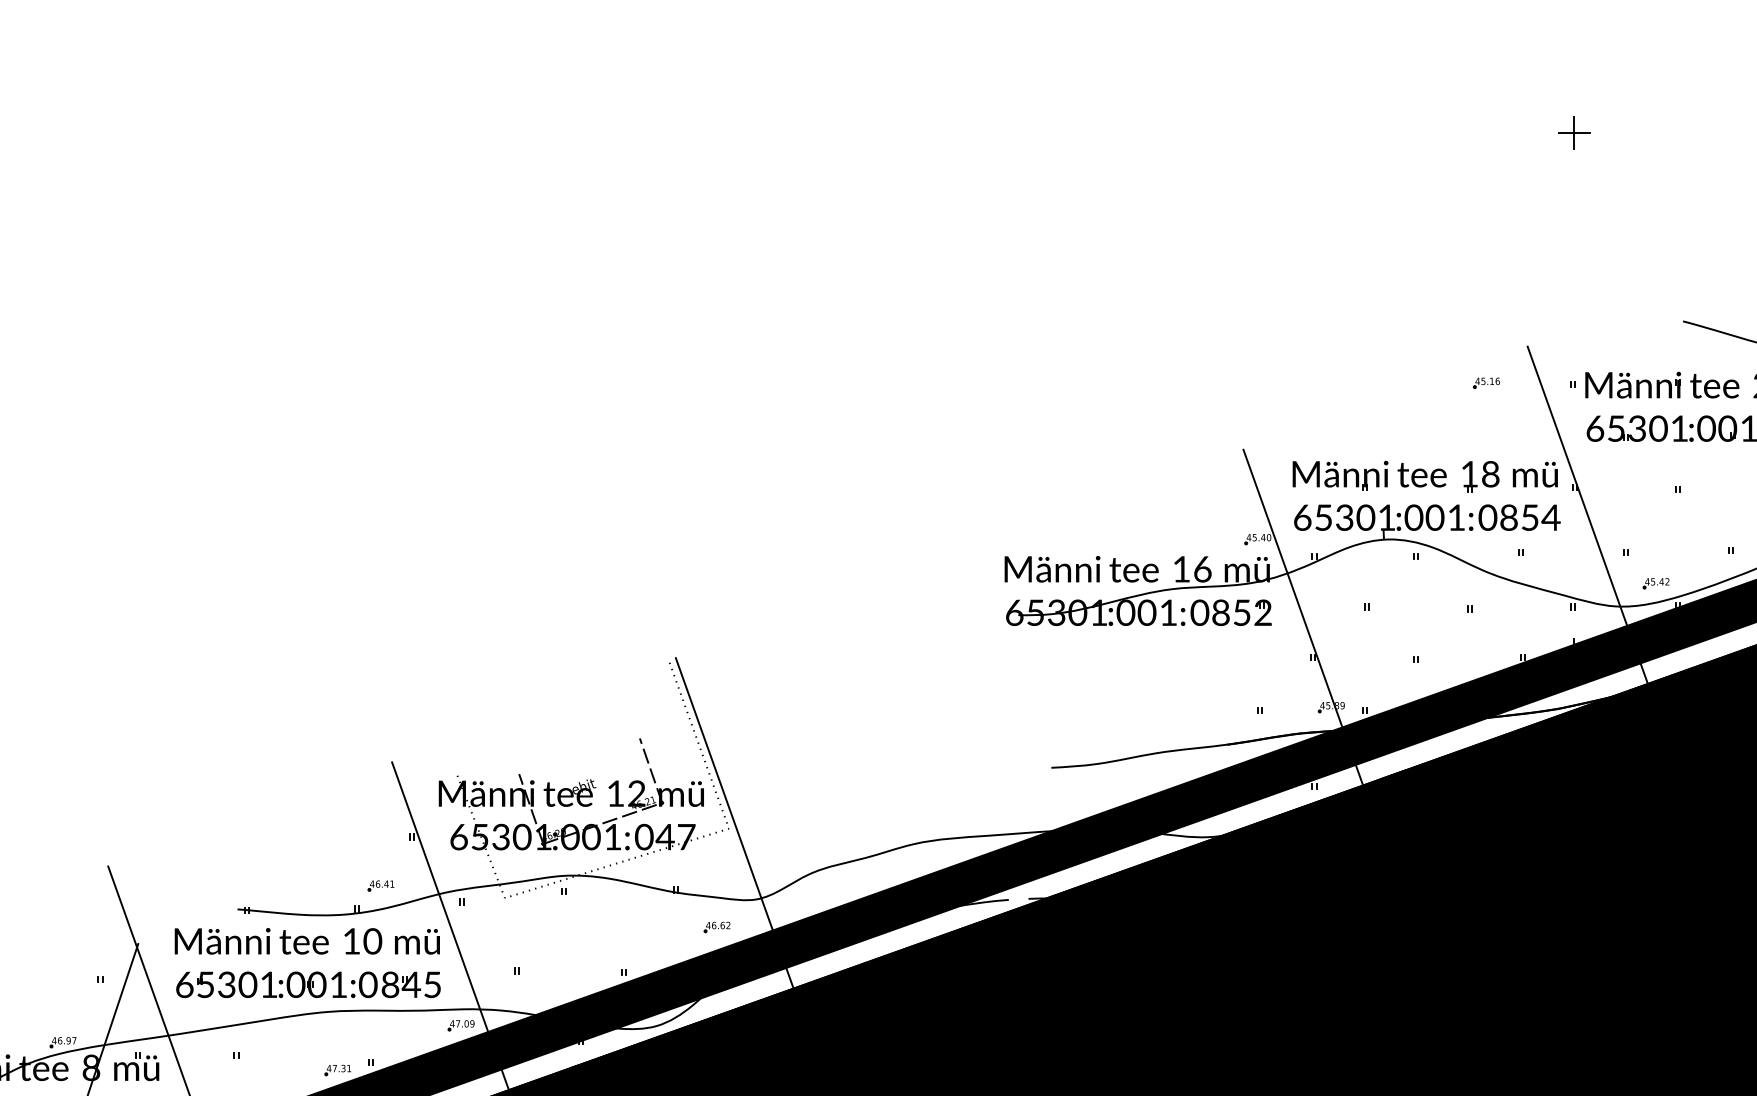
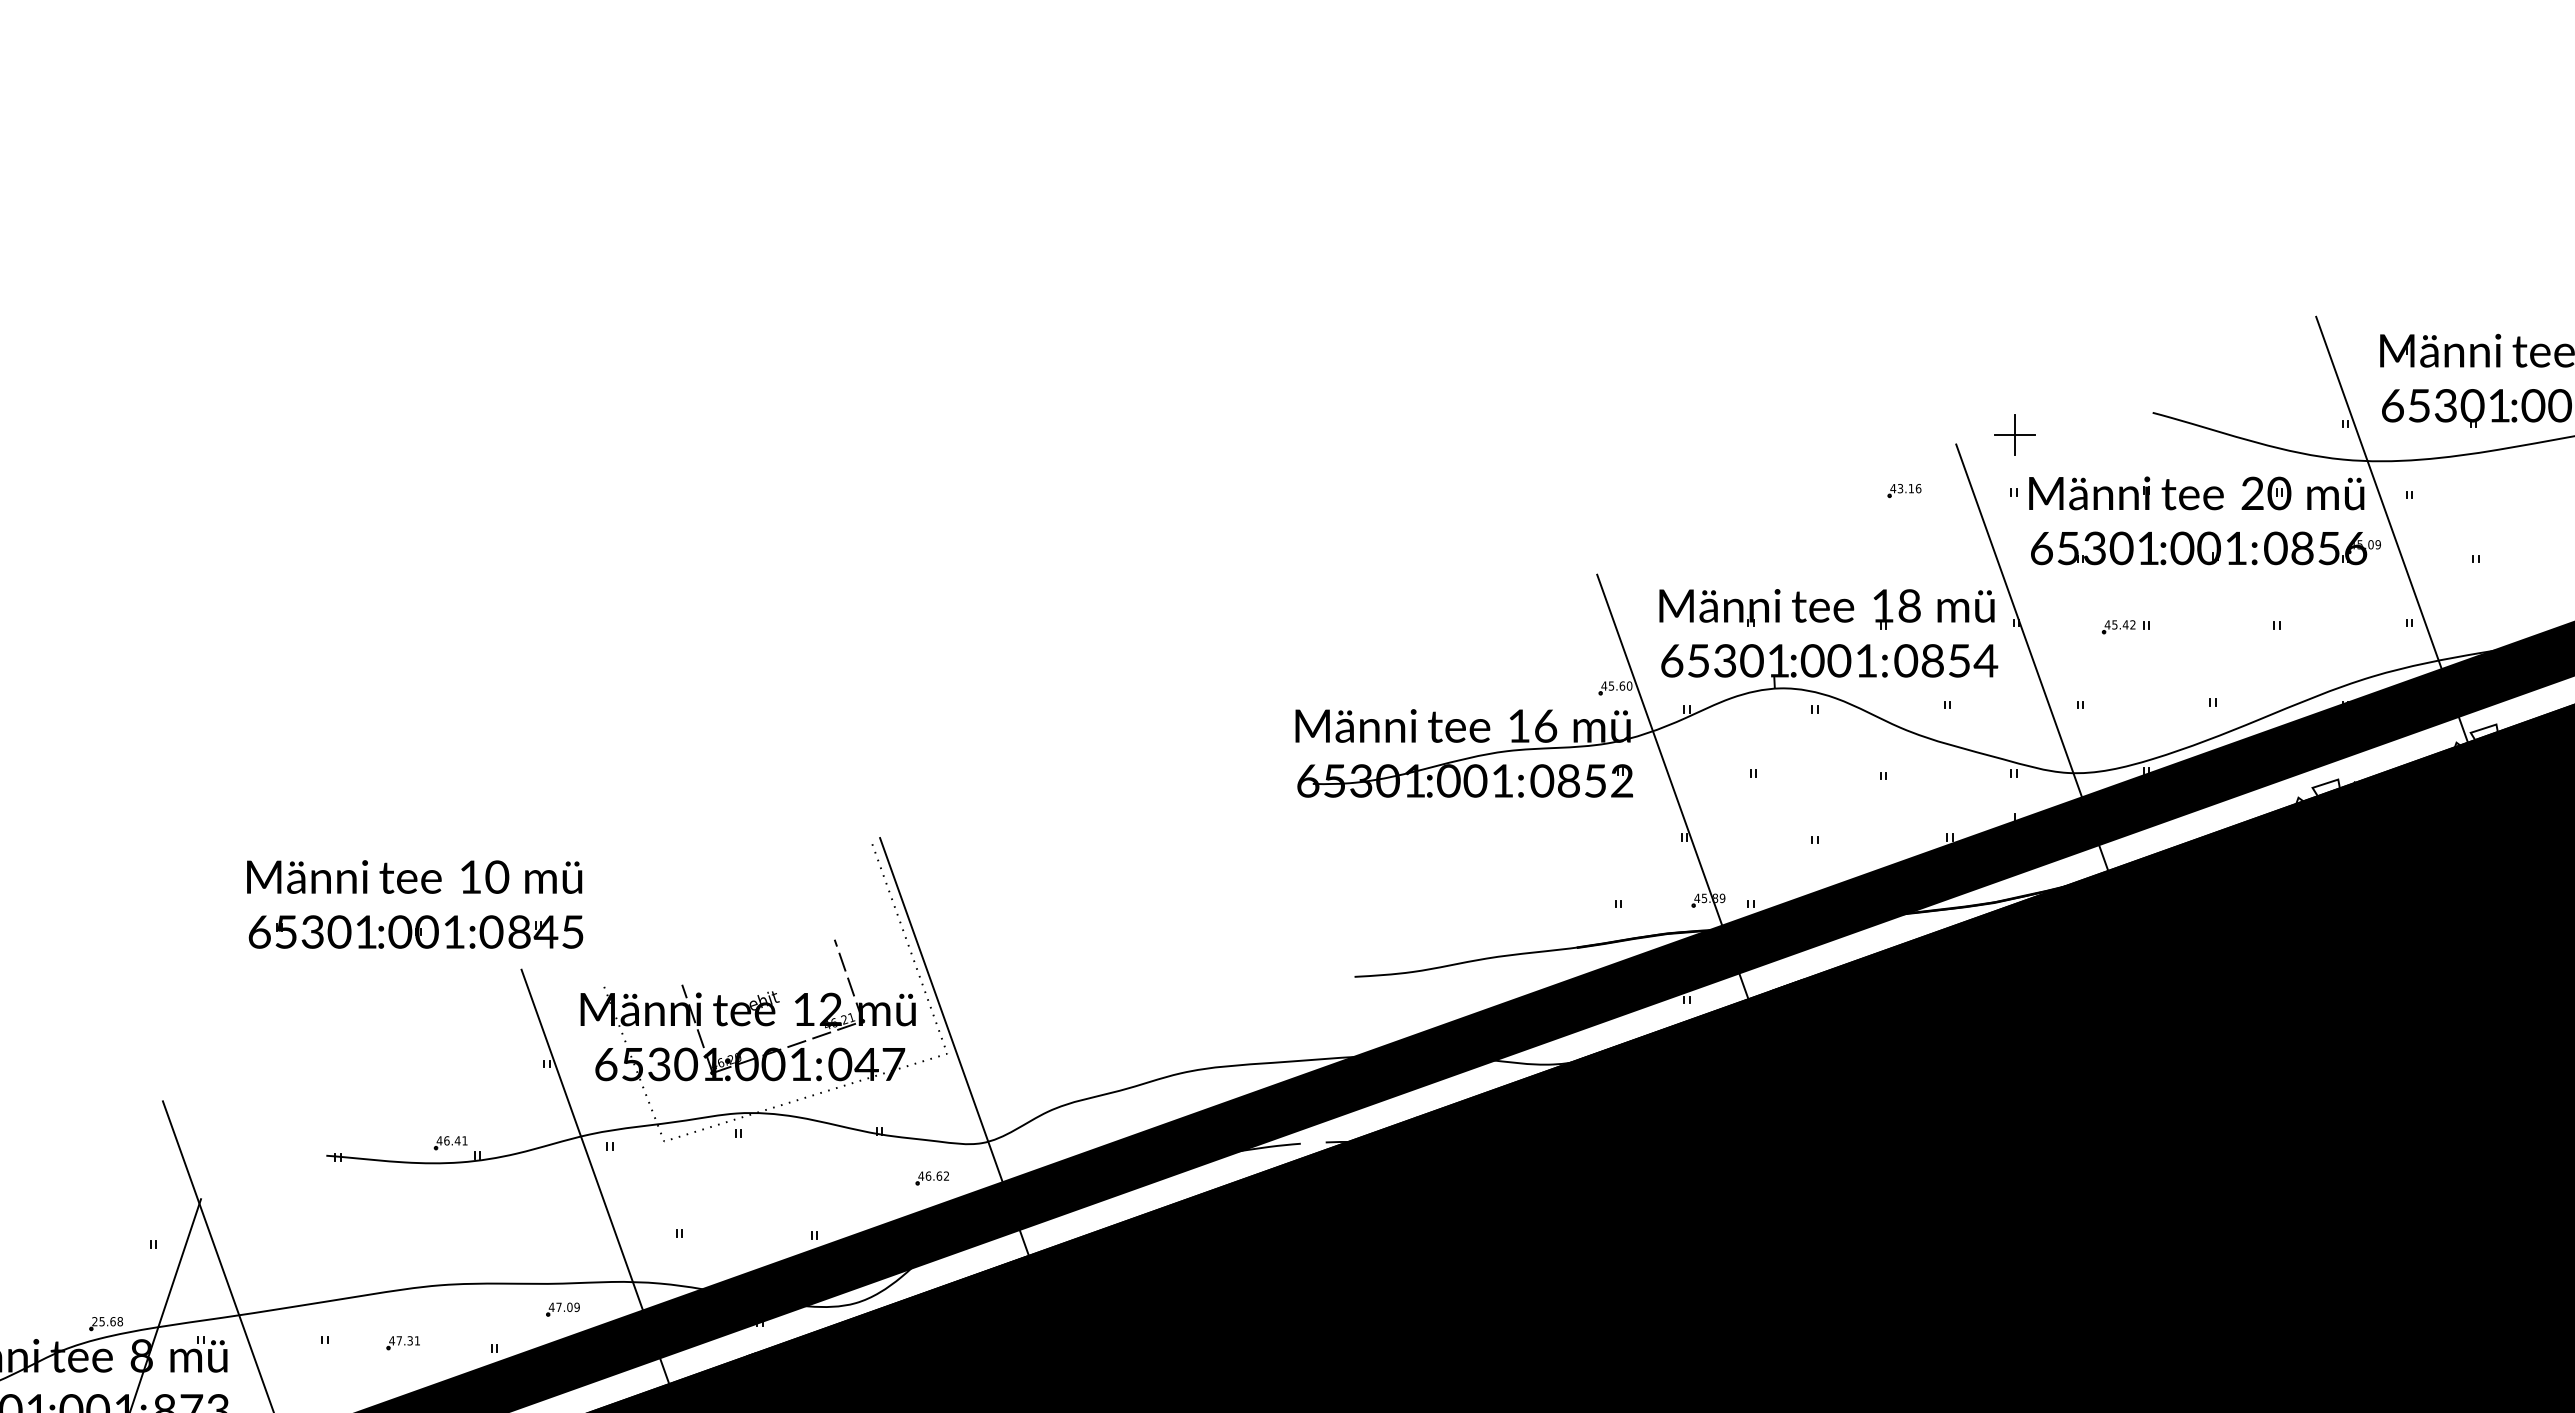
part: (1573, 132) -> (2014, 434), moved
text: (1483, 381) -> (1900, 488), 45.16 -> 43.16
text: (1263, 537) -> (1622, 685), 45.40 -> 45.60
part: (1656, 583) -> (2118, 627), moved
part: (380, 886) -> (450, 1143), moved
part: (305, 954) -> (412, 893), moved
part: (460, 1025) -> (562, 1309), moved
text: (64, 1040) -> (107, 1321), 46.97 -> 25.68
part: (337, 1070) -> (402, 1343), moved

